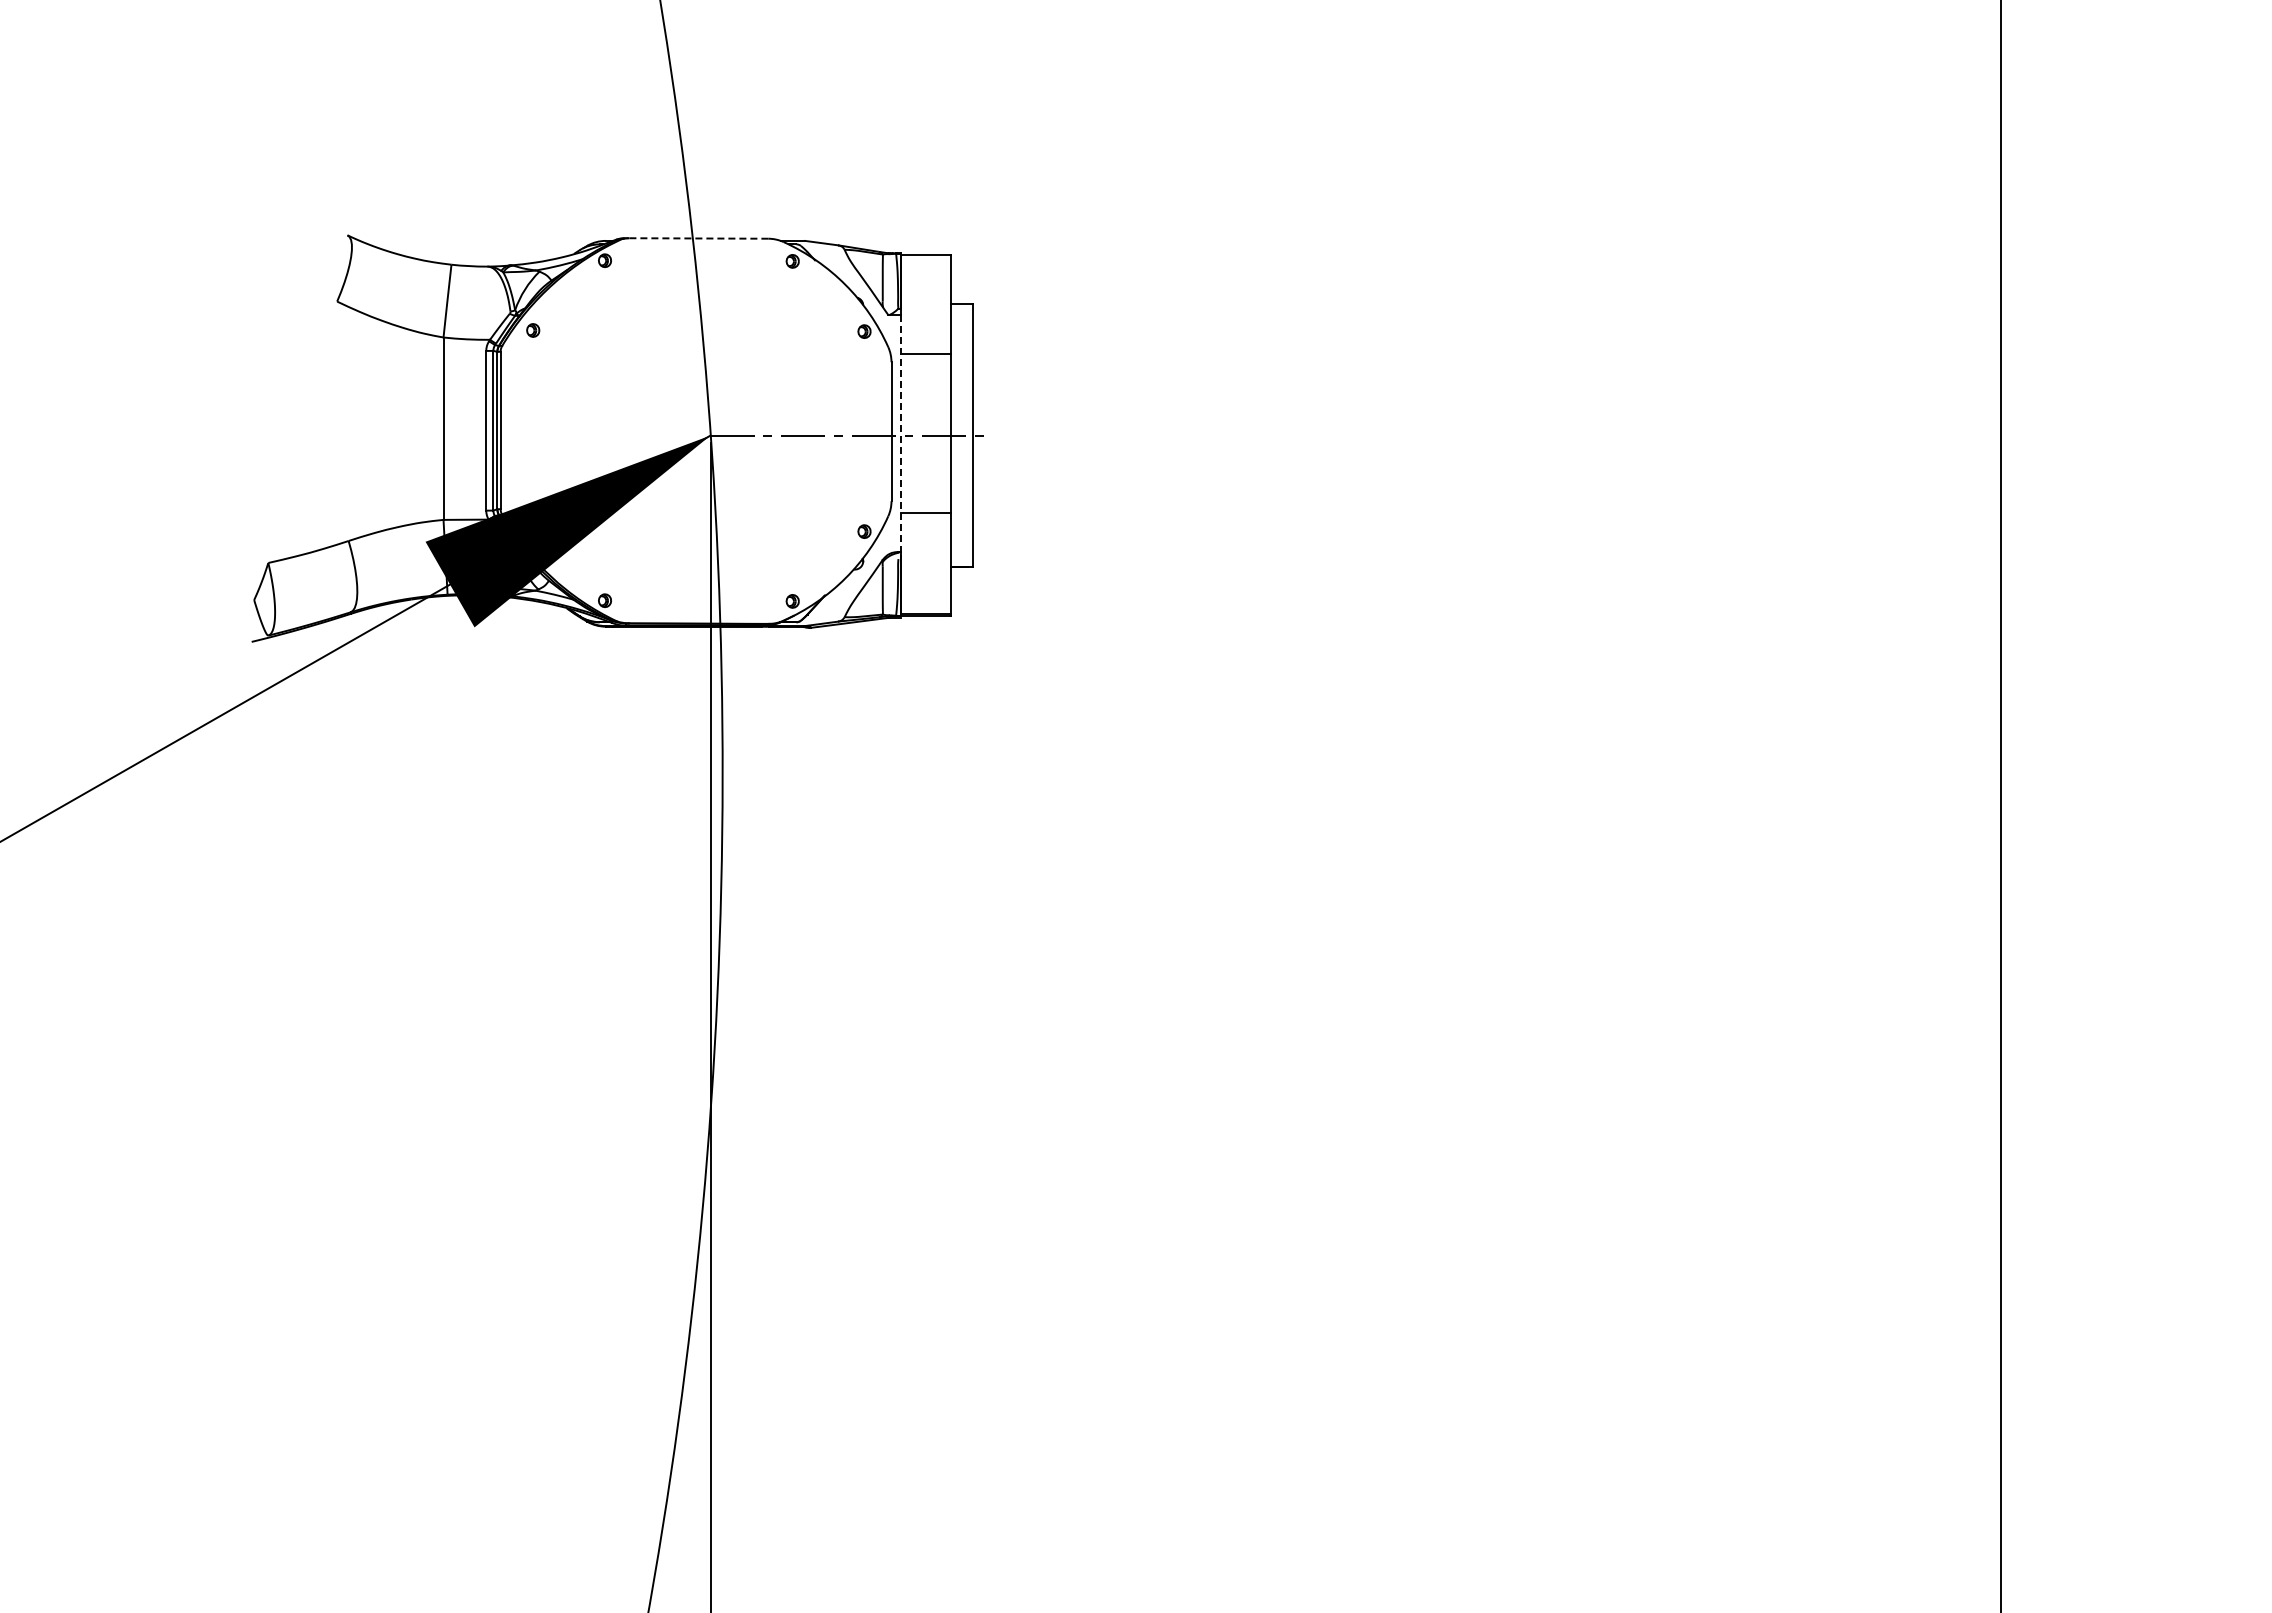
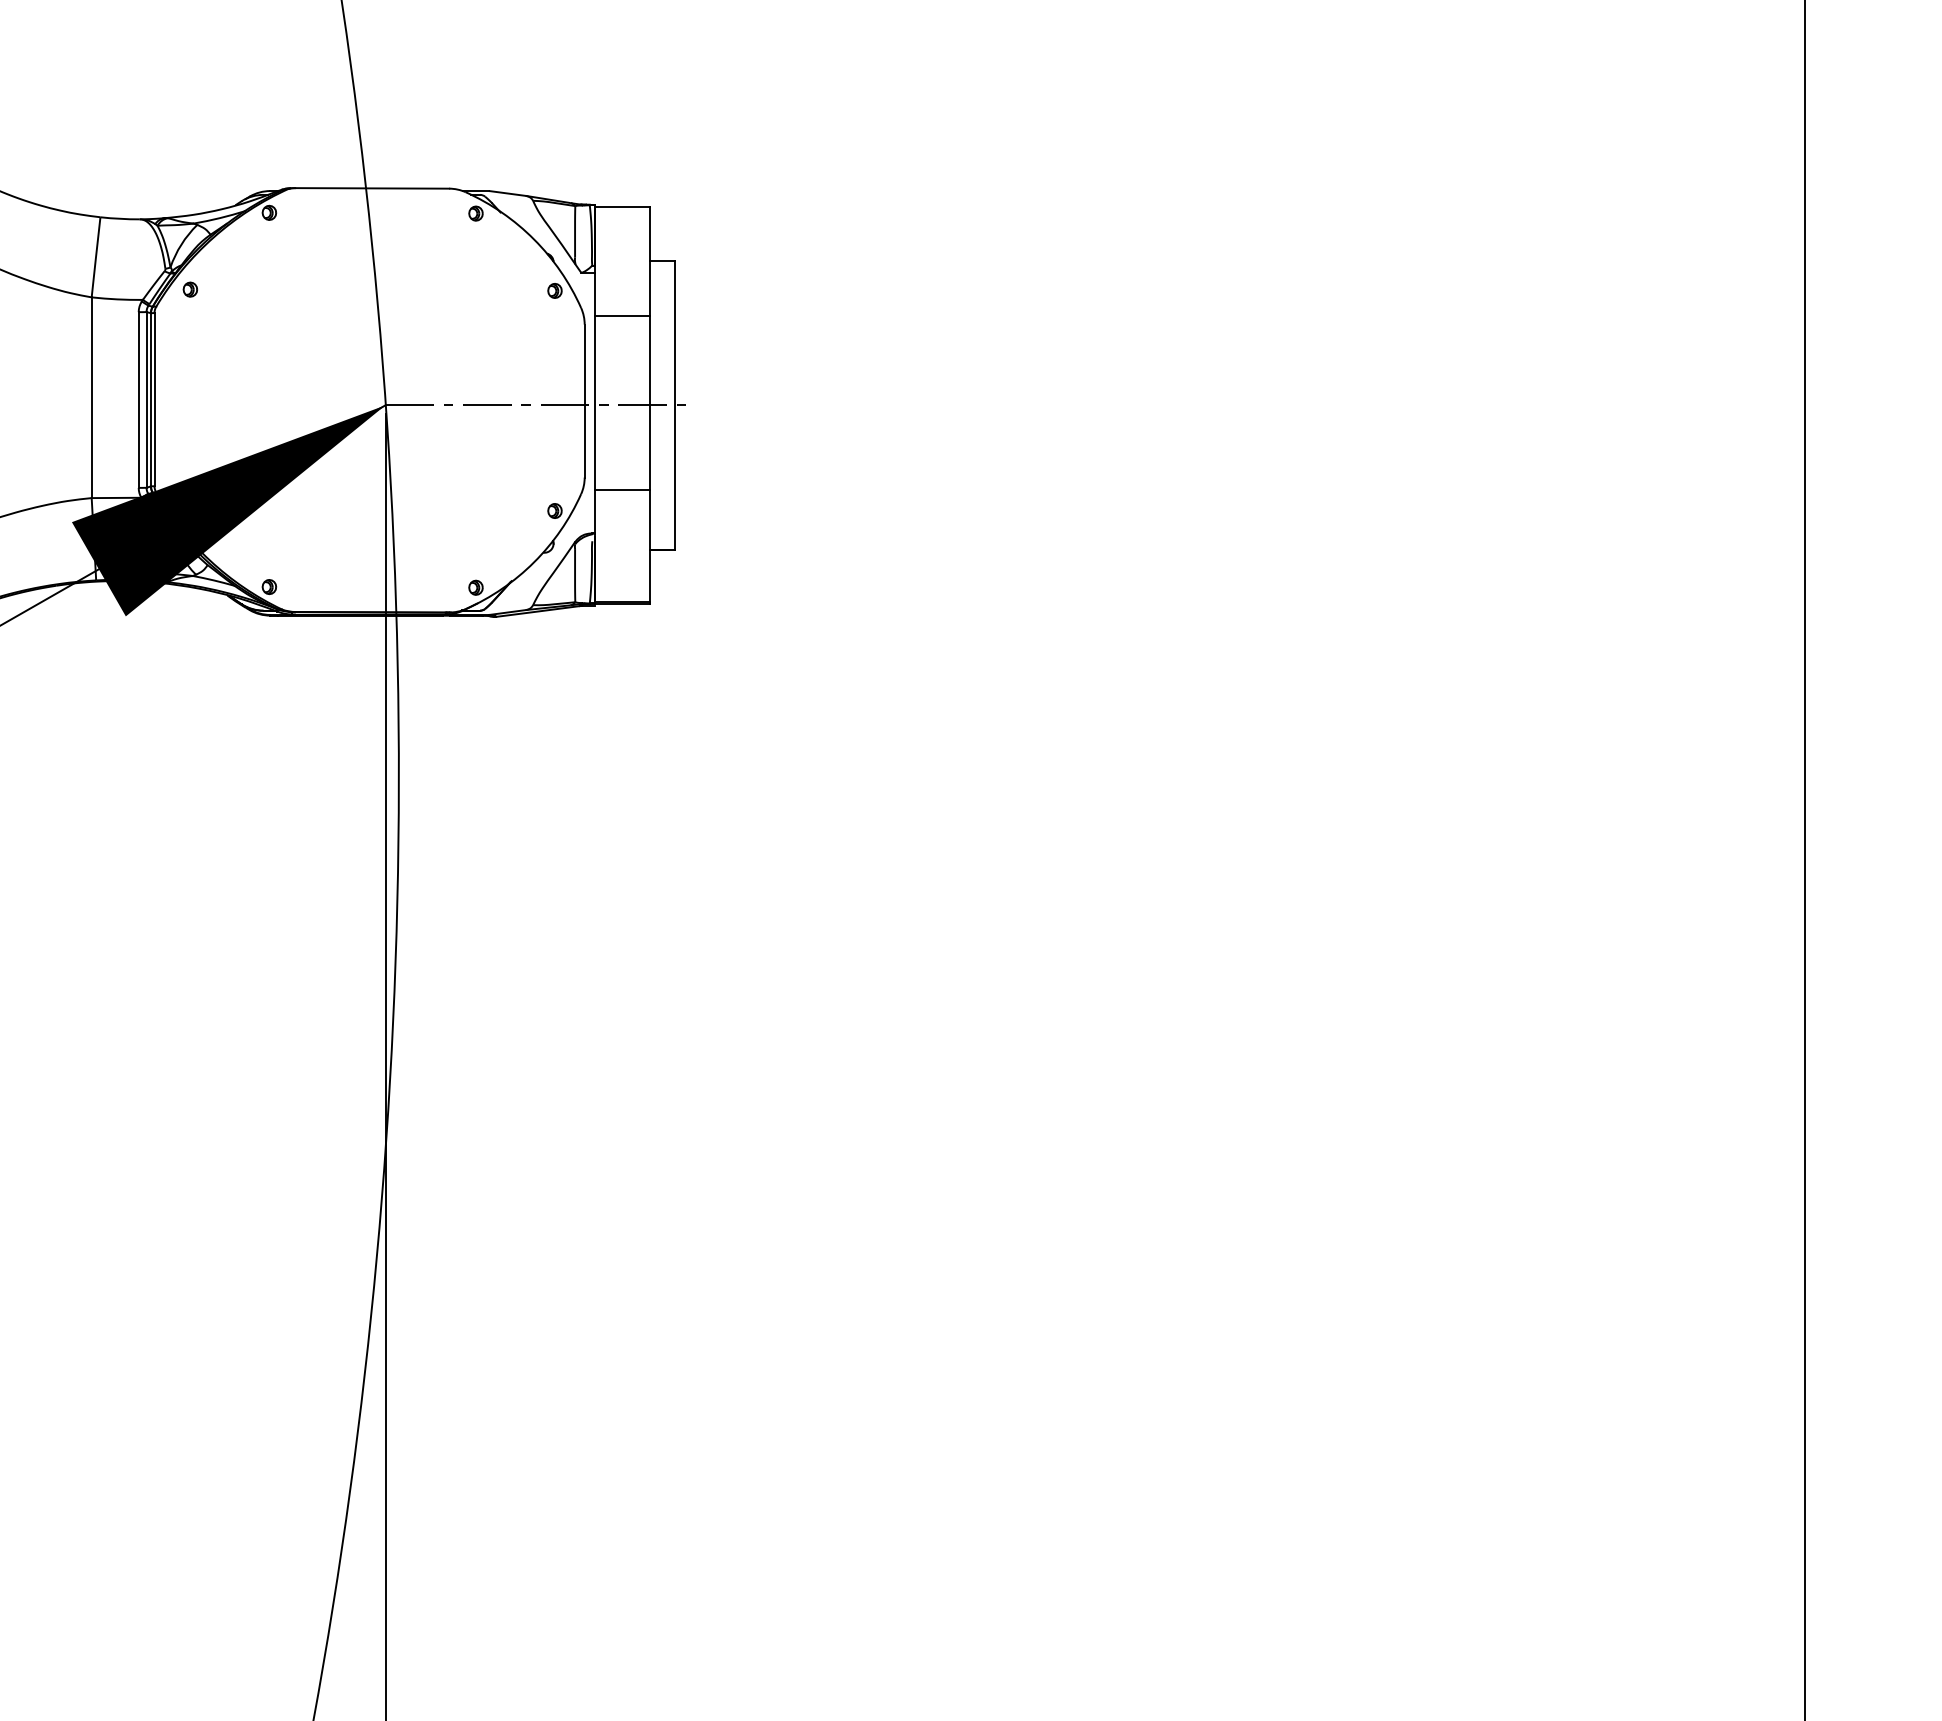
line: (698, 238) -> (372, 188), dashed -> solid
line: (901, 433) -> (595, 403), dashed -> solid

